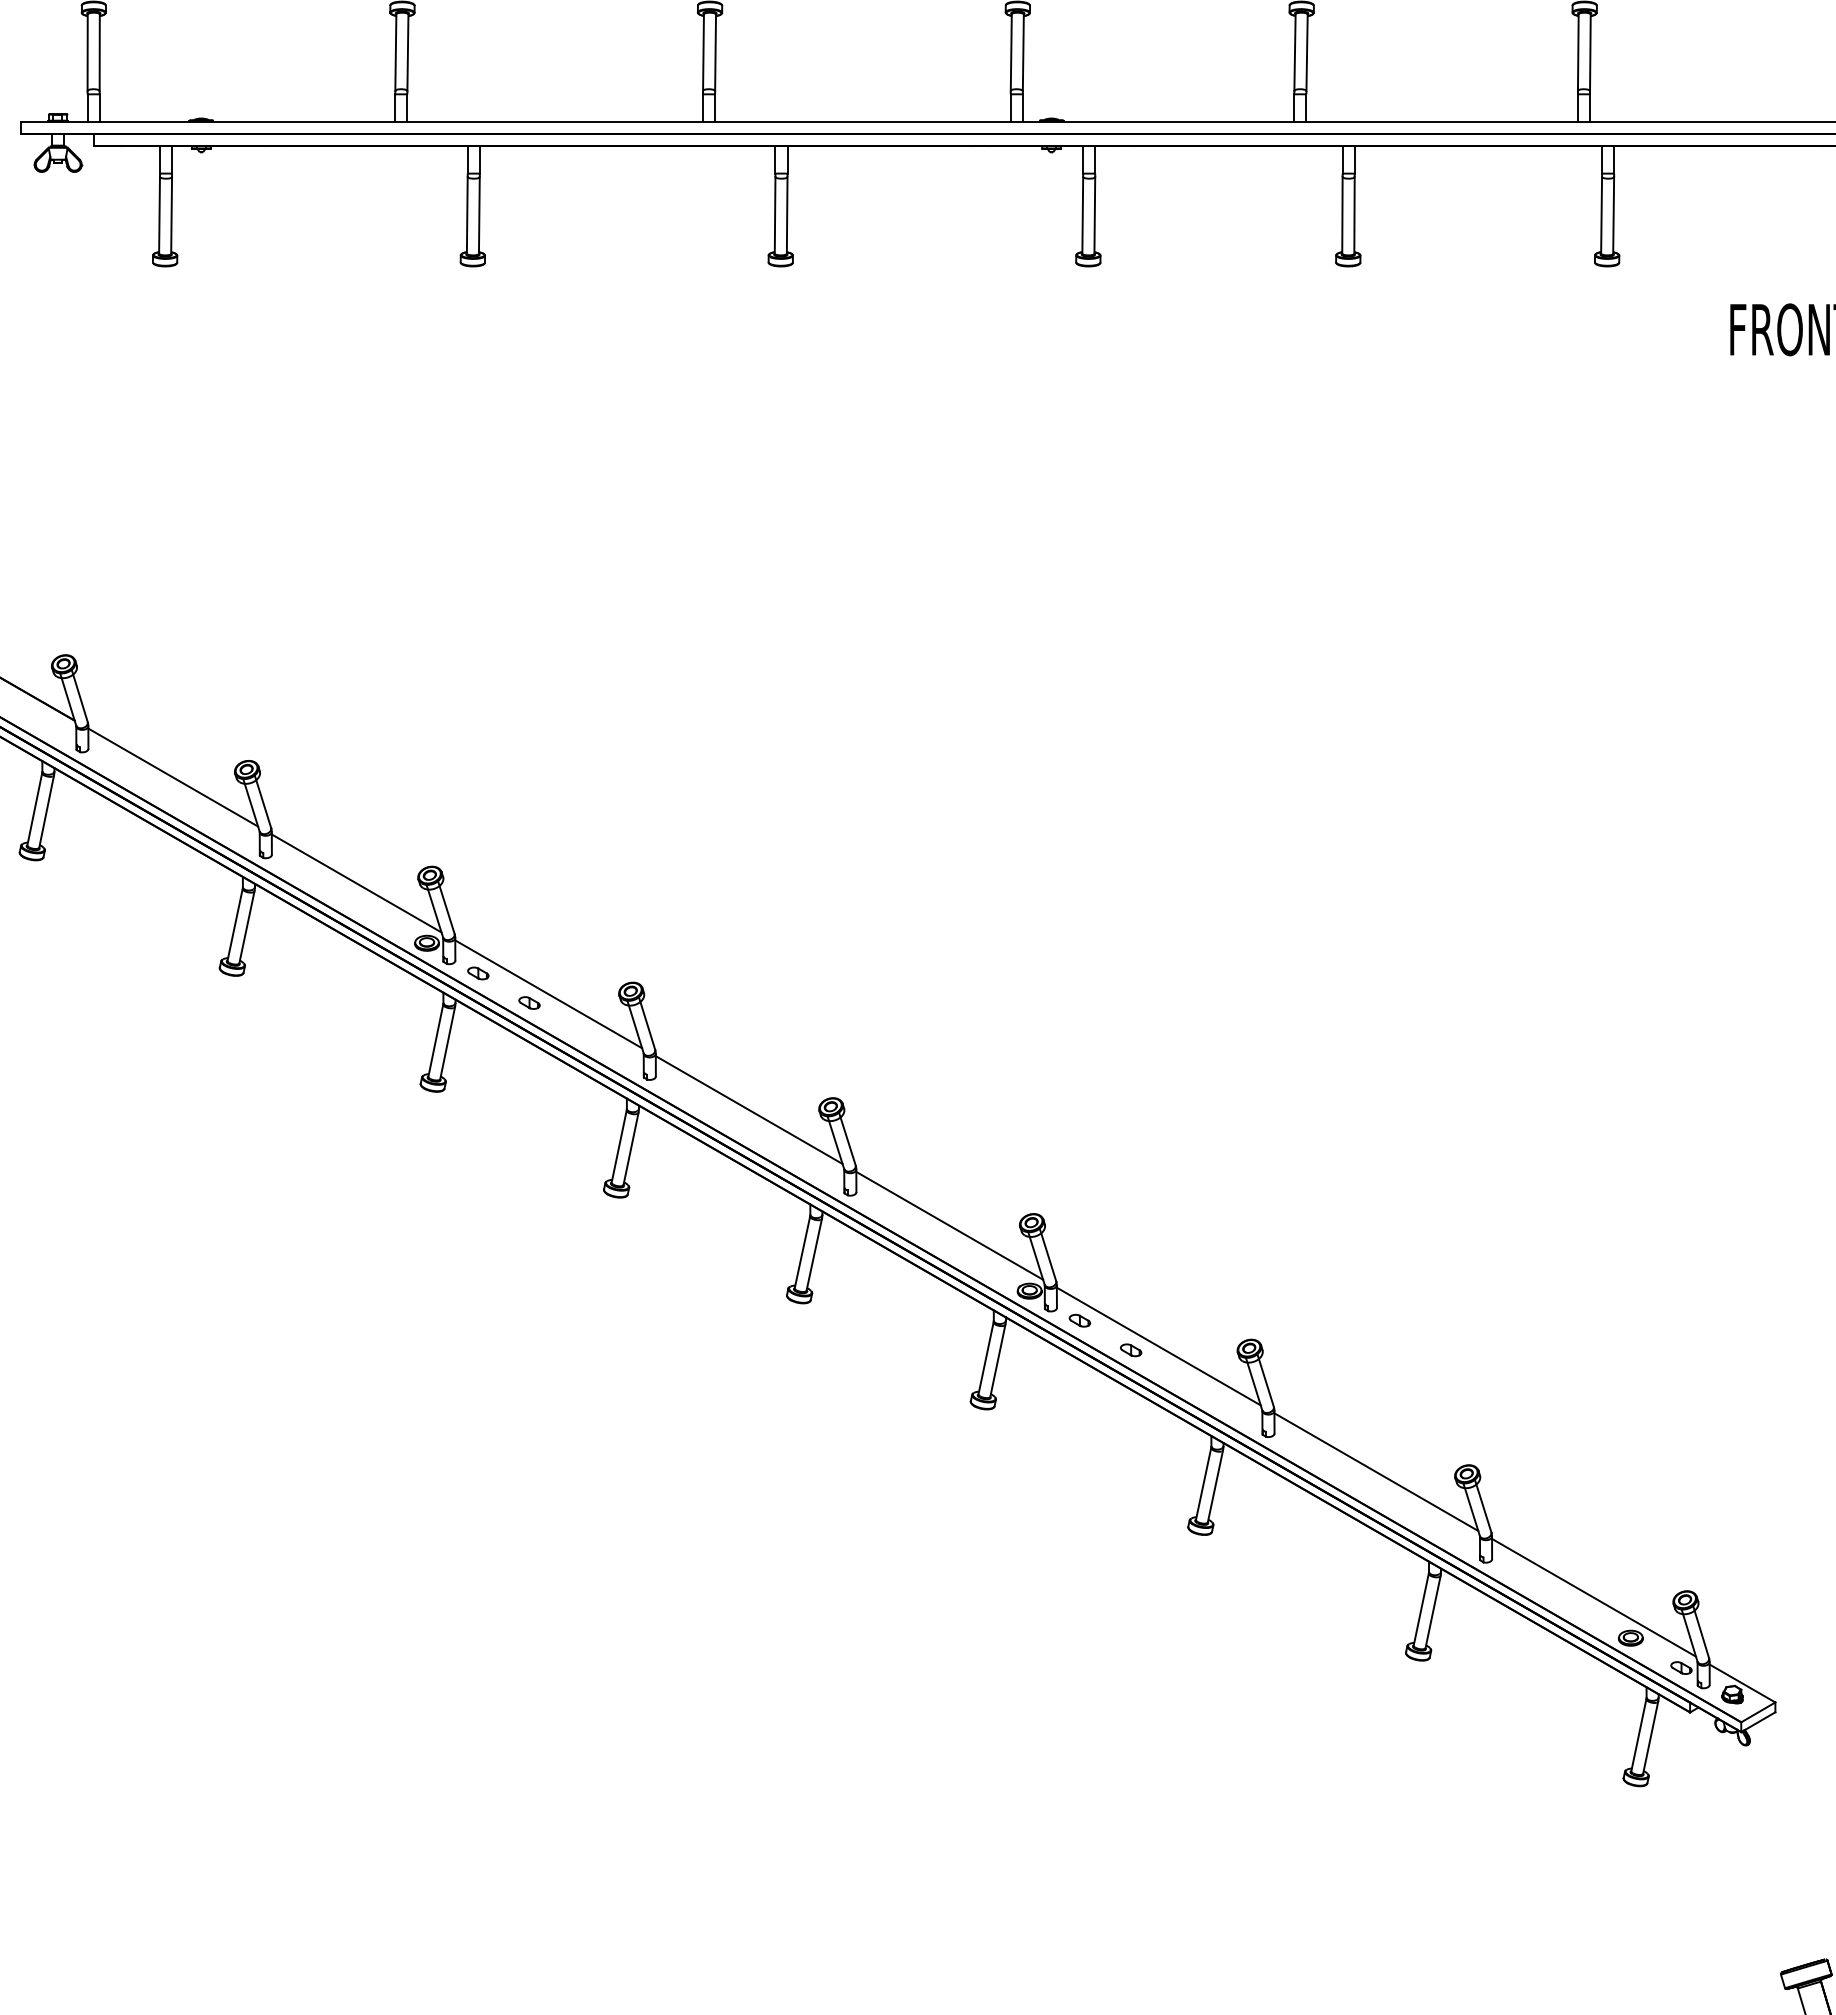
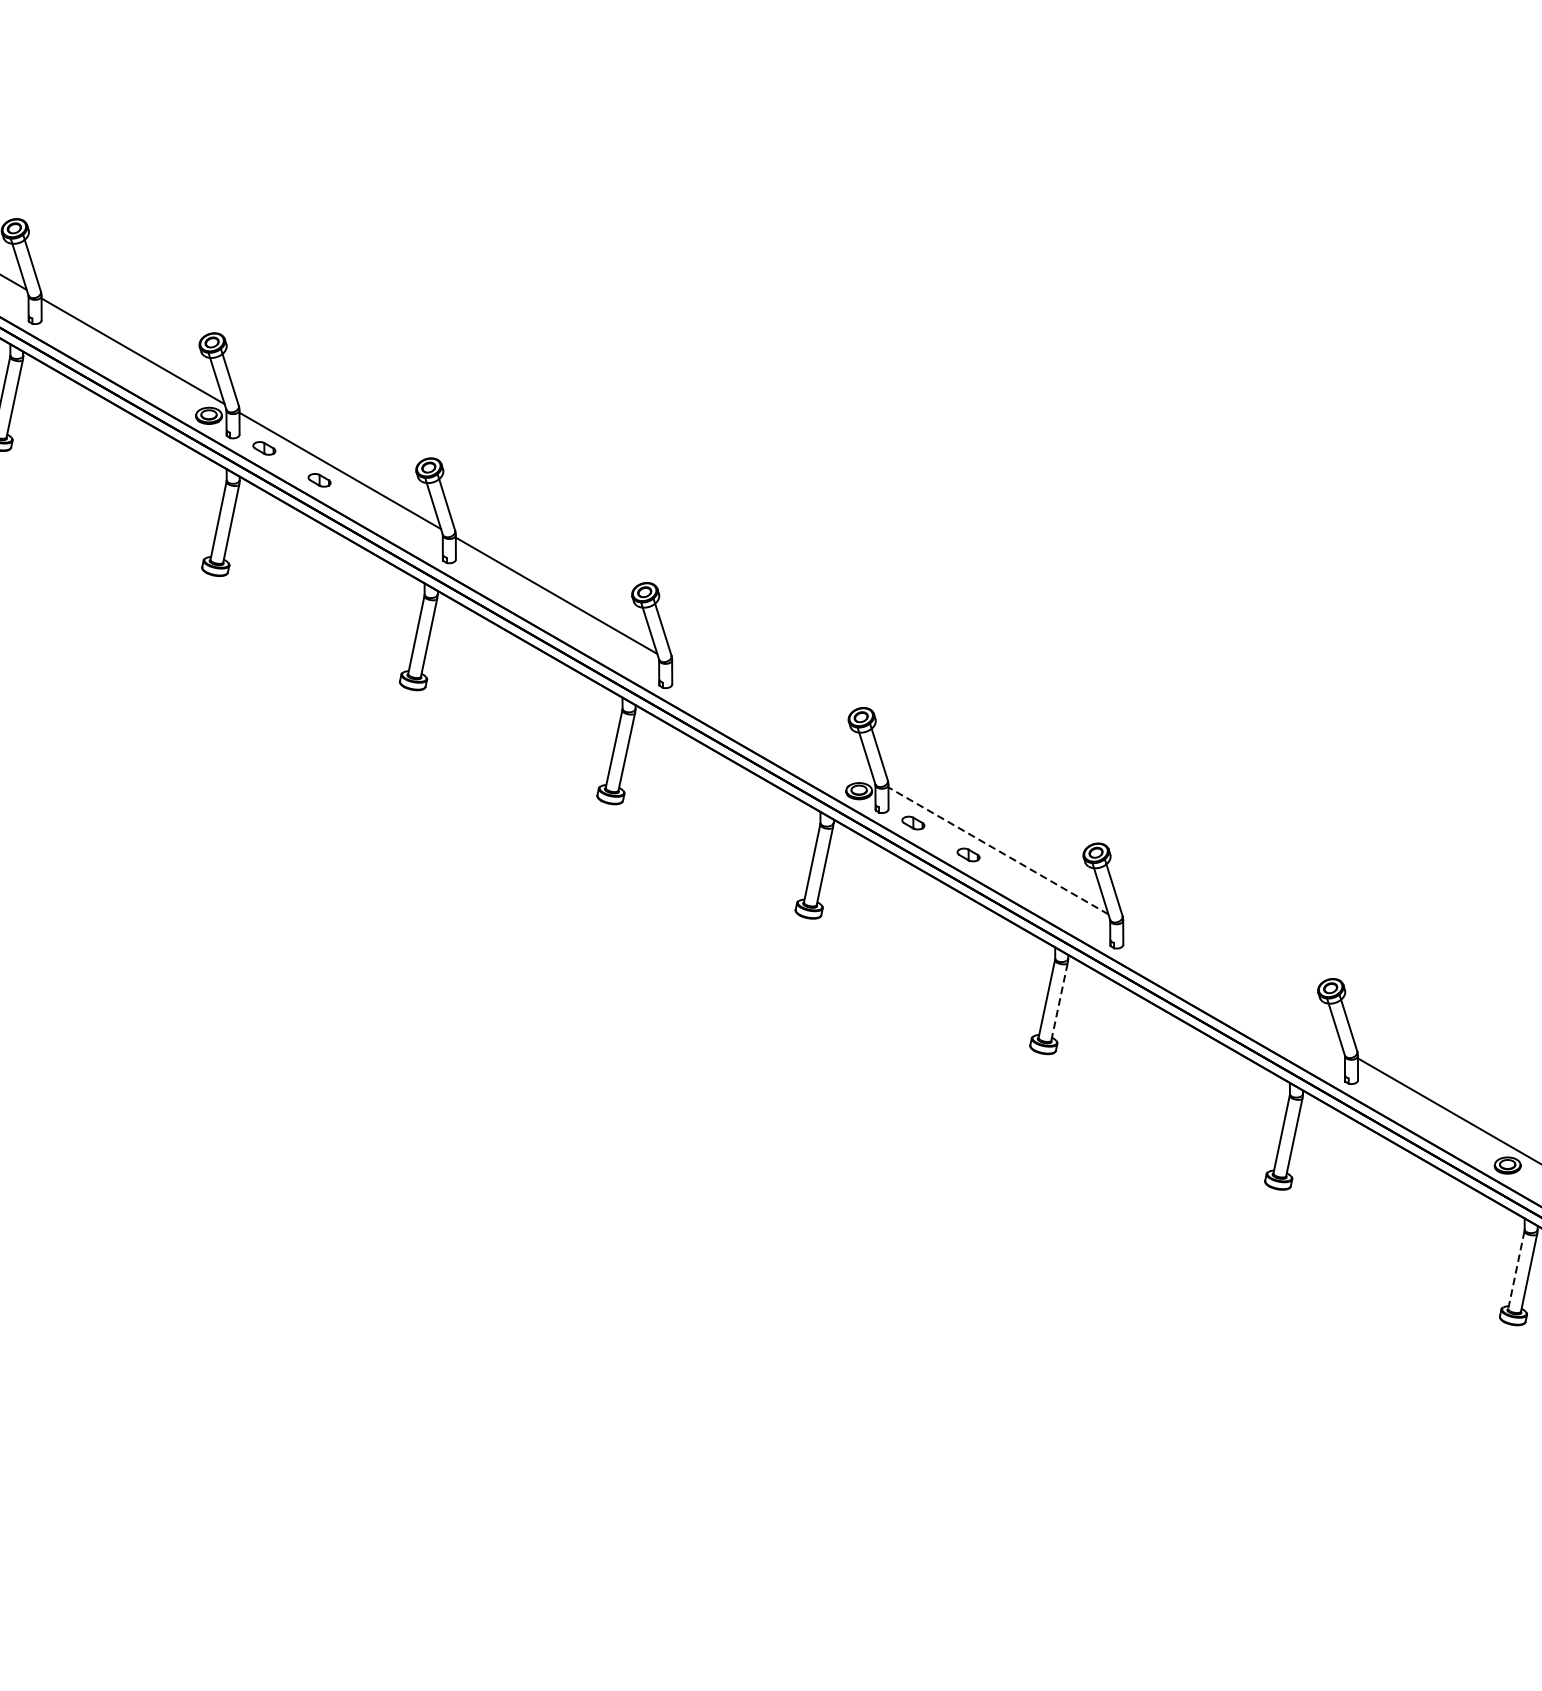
line: (949, 1225) -> (772, 720), removed
line: (1158, 1346) -> (998, 850), solid -> dashed
line: (1376, 1472) -> (1233, 986), removed
line: (1215, 1486) -> (1059, 1001), solid -> dashed
line: (1638, 1735) -> (1515, 1270), solid -> dashed

